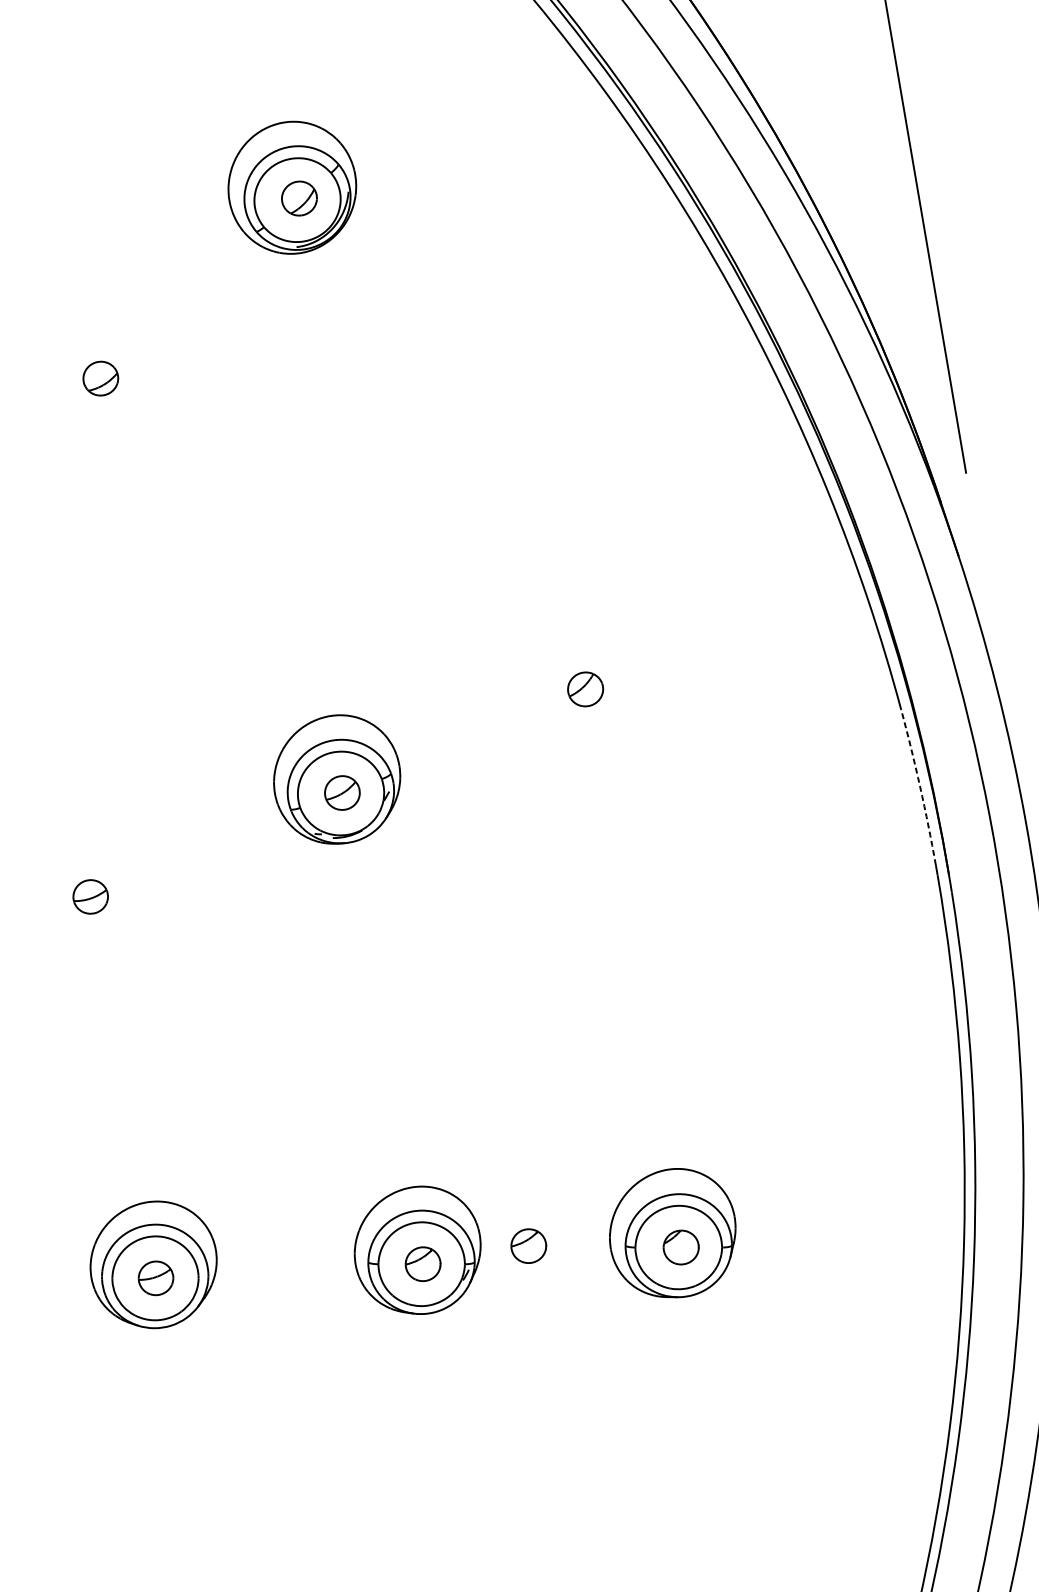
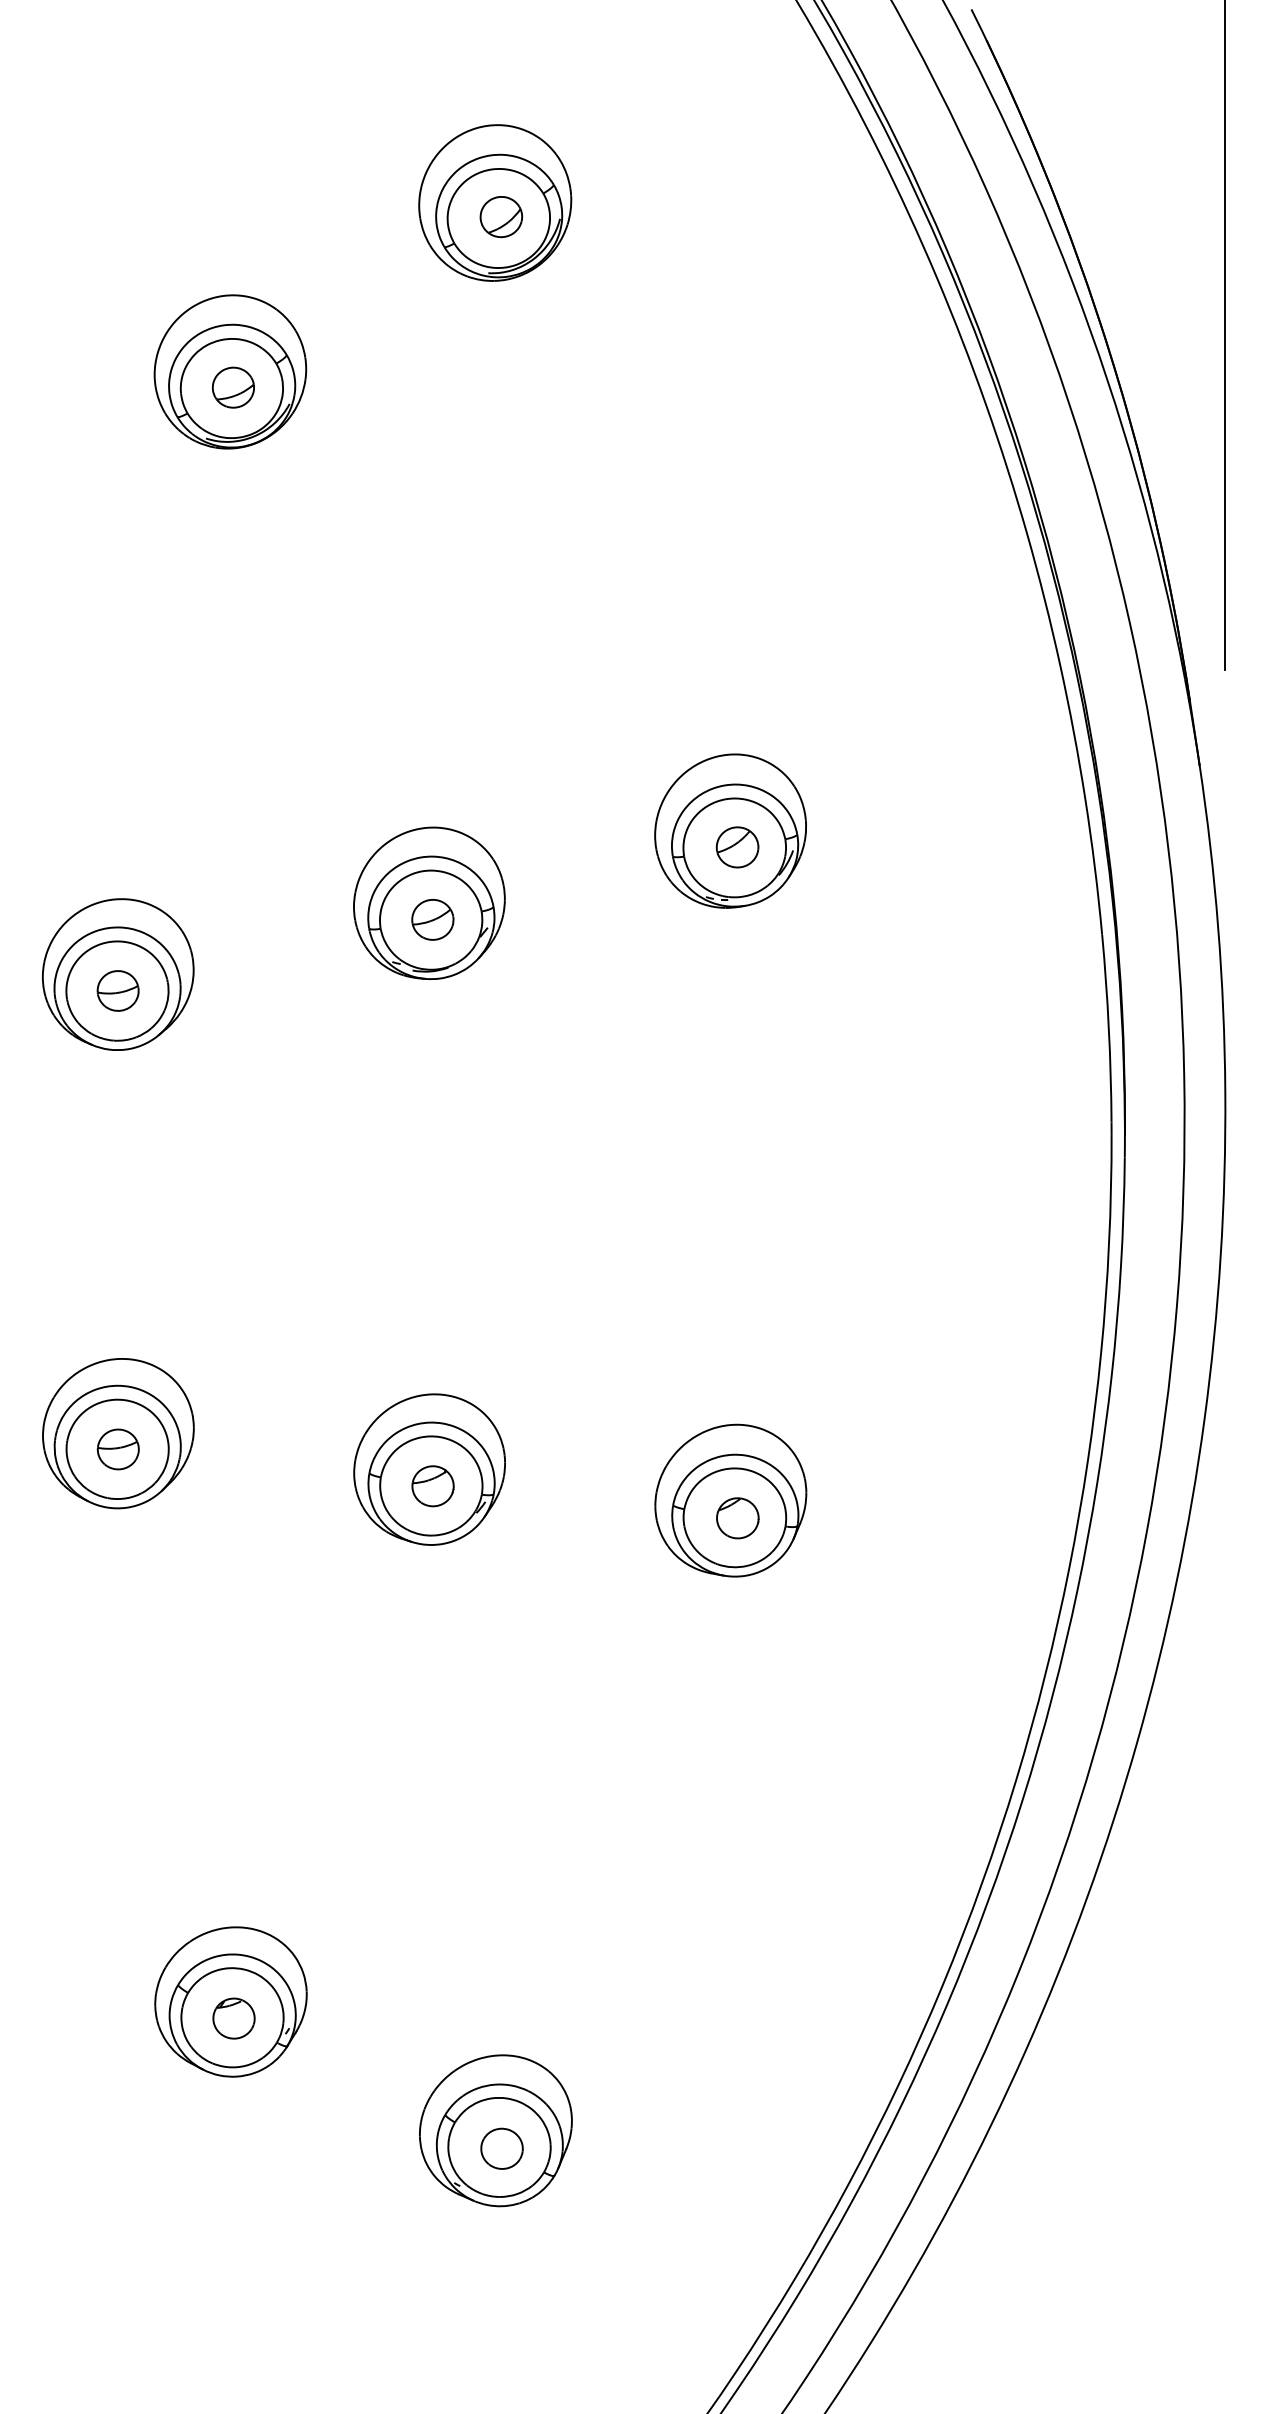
part: (96, 365) -> (230, 371), added
part: (577, 676) -> (730, 830), added
arc: (919, 787) -> (1108, 1028), dashed -> solid
part: (88, 883) -> (118, 974), added
part: (528, 1246) -> (559, 1486), removed

